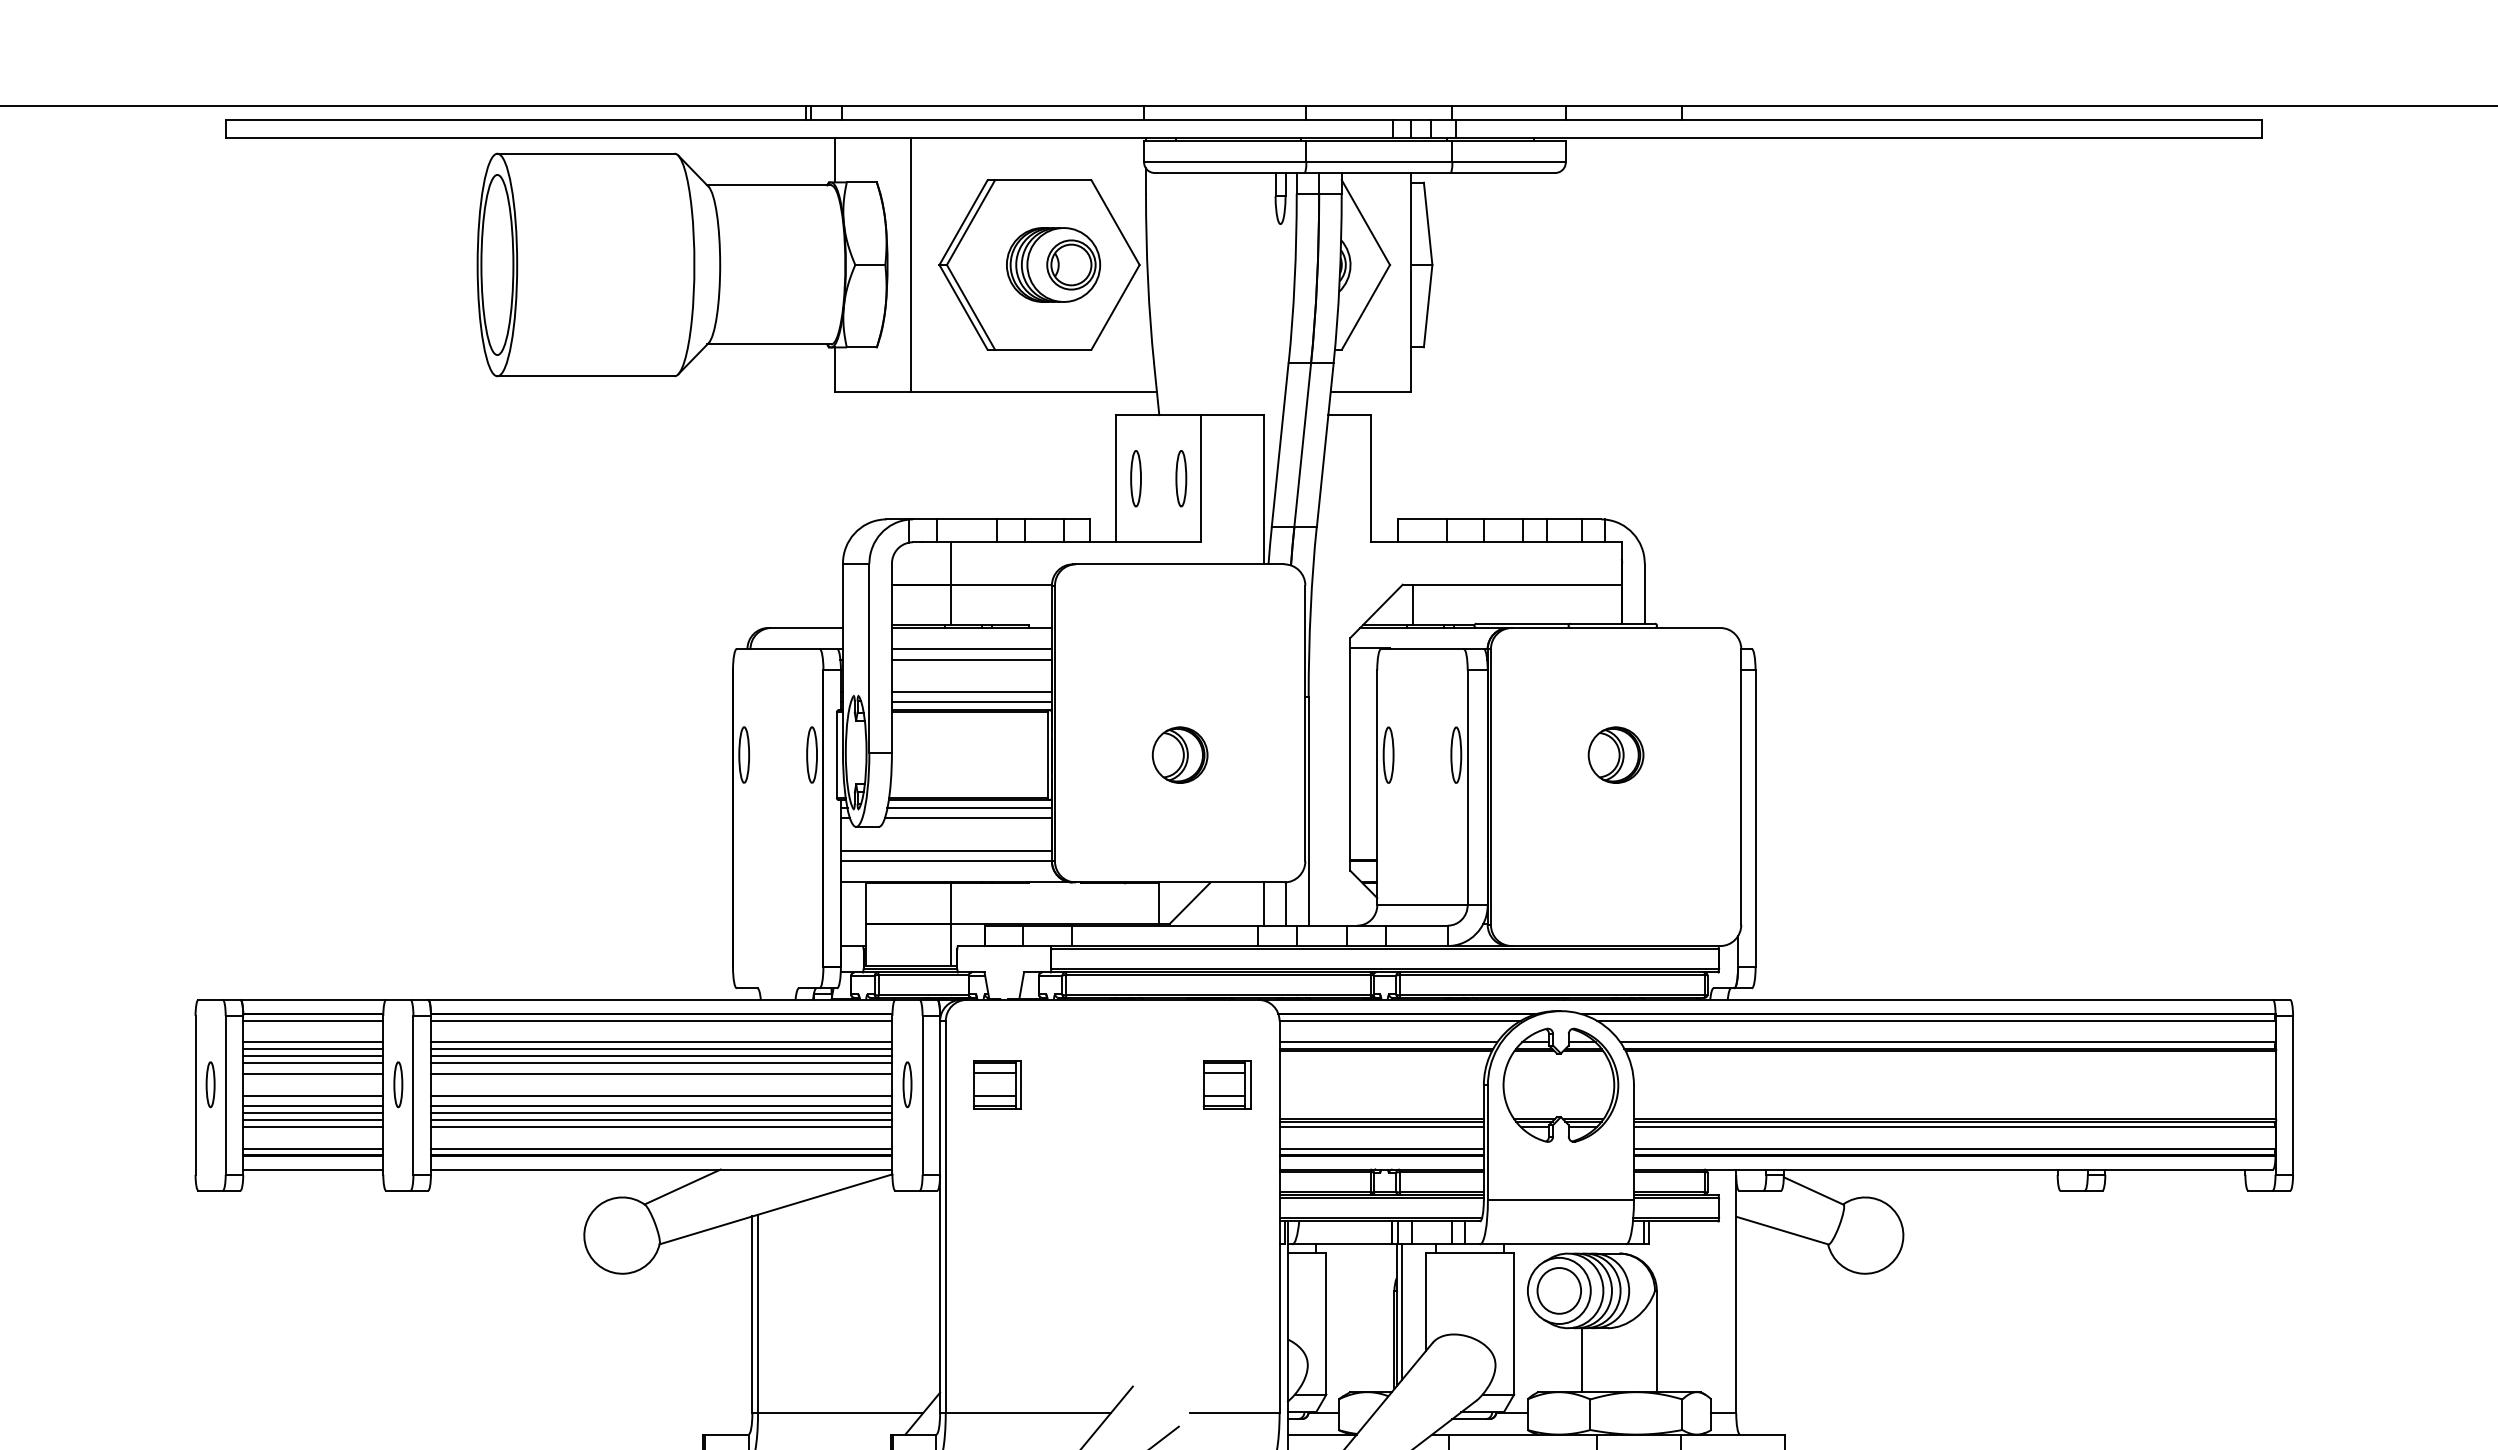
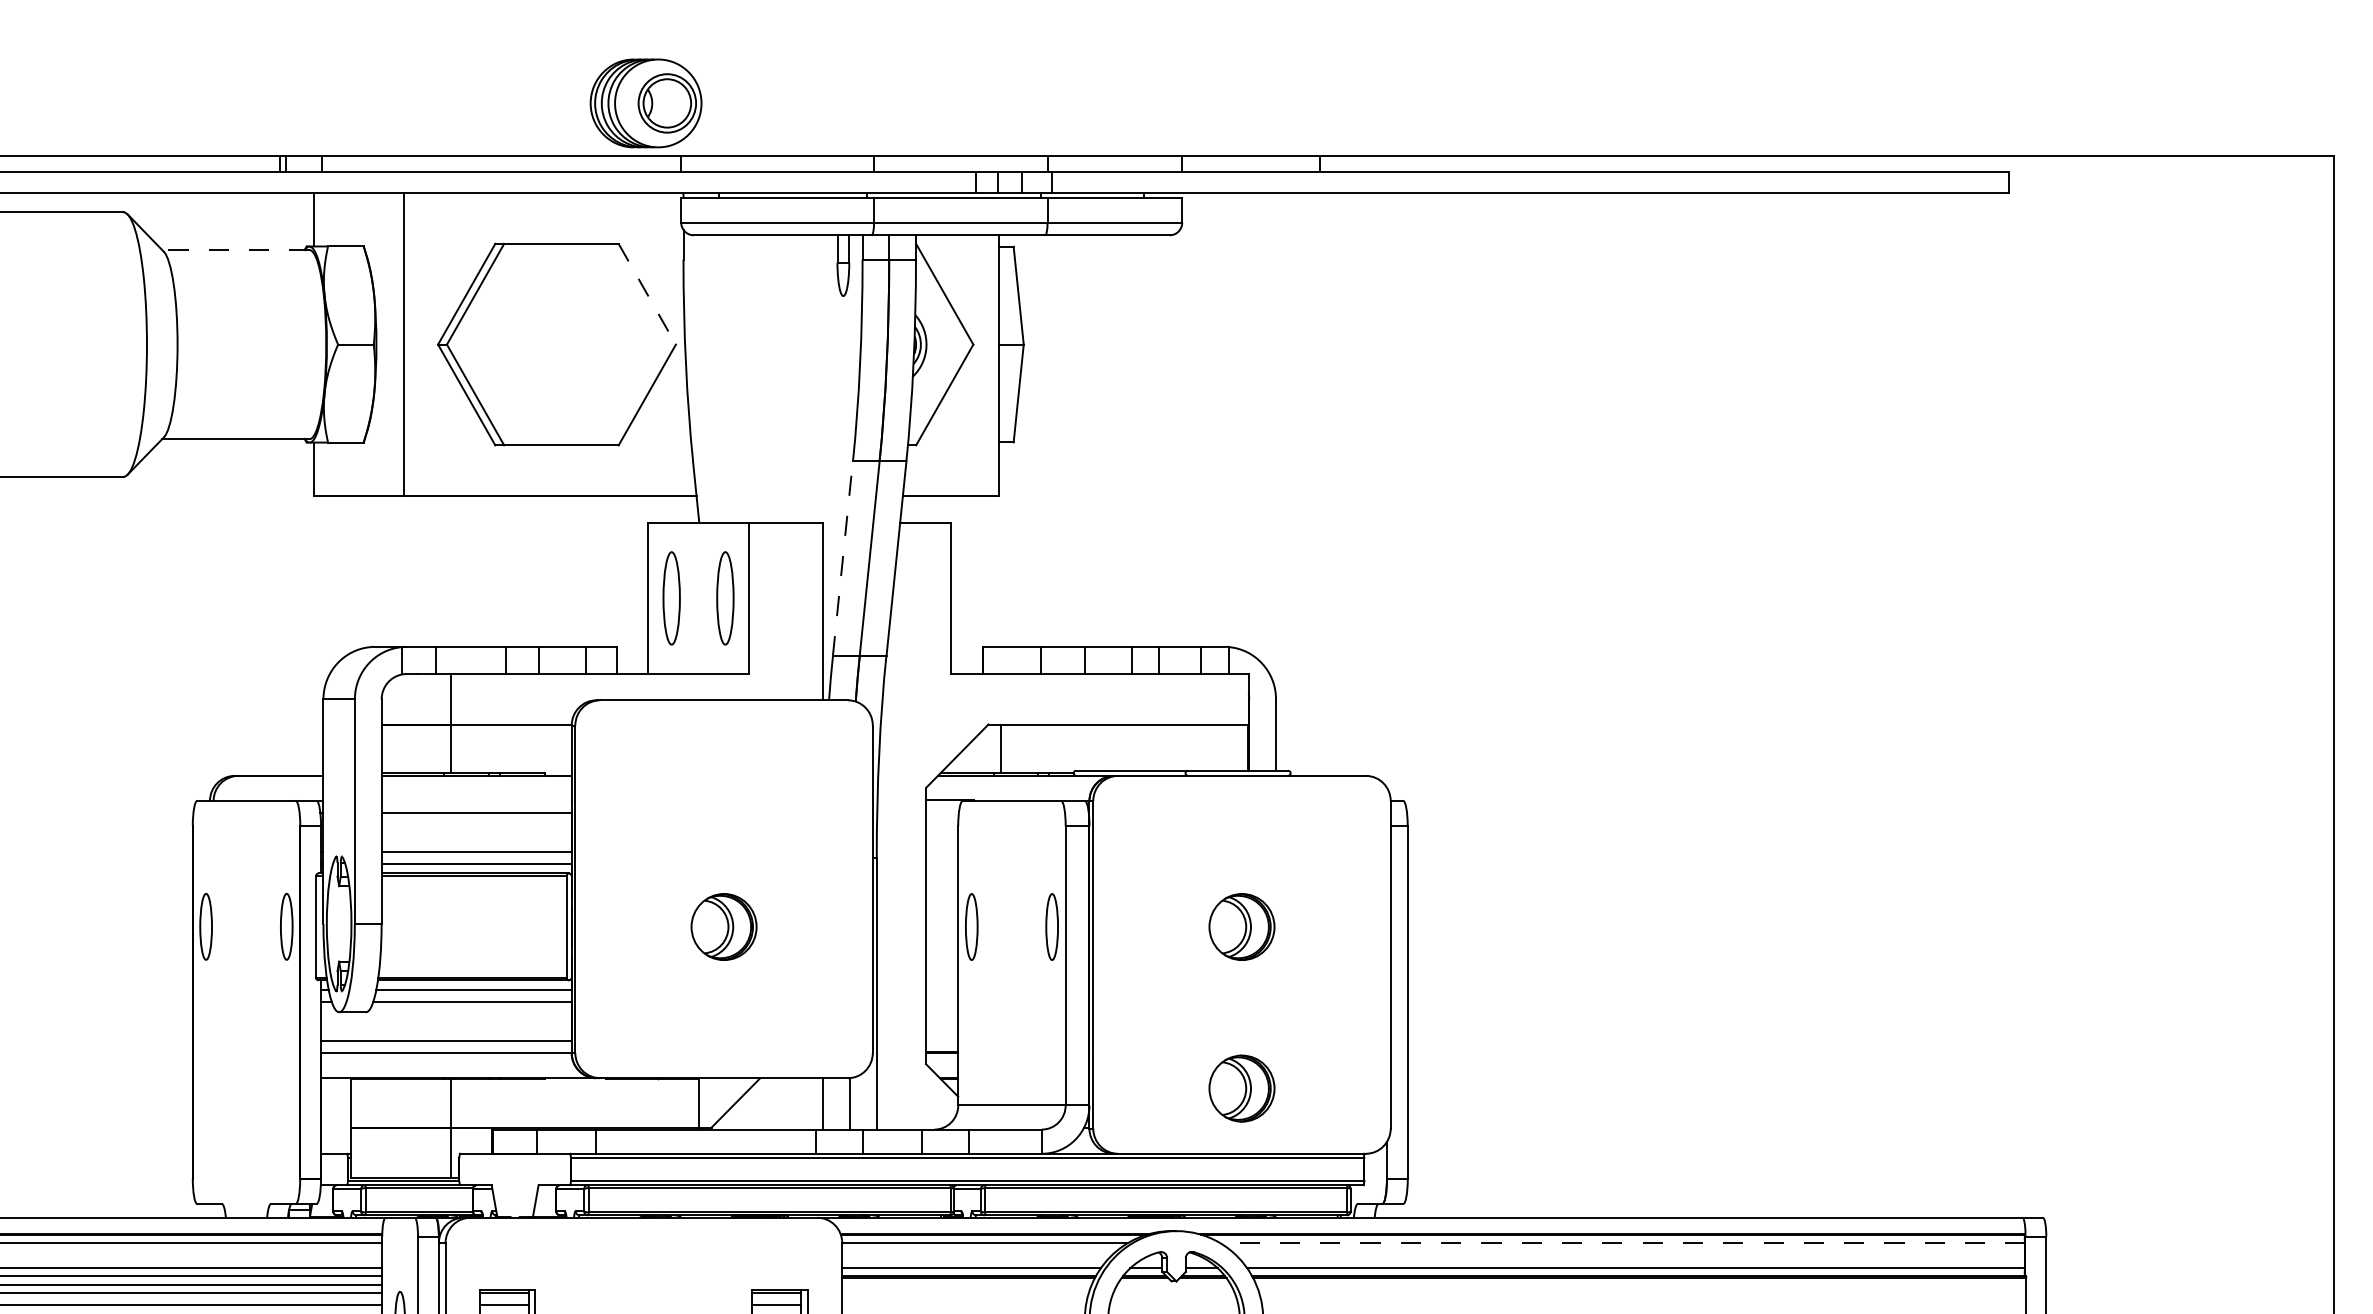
line: (769, 185) -> (236, 250), solid -> dashed
line: (1115, 222) -> (647, 294), solid -> dashed
part: (1053, 264) -> (646, 102), moved
line: (1280, 444) -> (843, 557), solid -> dashed
part: (1135, 478) -> (671, 598), size x1.4
part: (1181, 478) -> (725, 598), size x1.4
line: (971, 649) -> (476, 801), removed
part: (1615, 890) -> (1241, 1087), added
line: (1935, 1020) -> (1621, 1242), solid -> dashed

